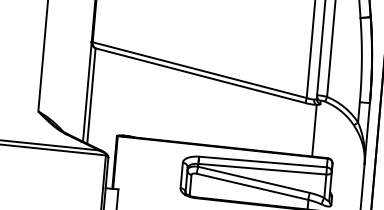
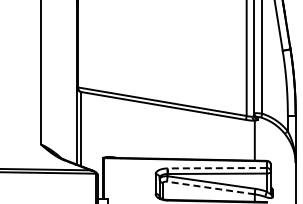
line: (263, 162) -> (217, 168), solid -> dashed
line: (252, 186) -> (210, 187), solid -> dashed

